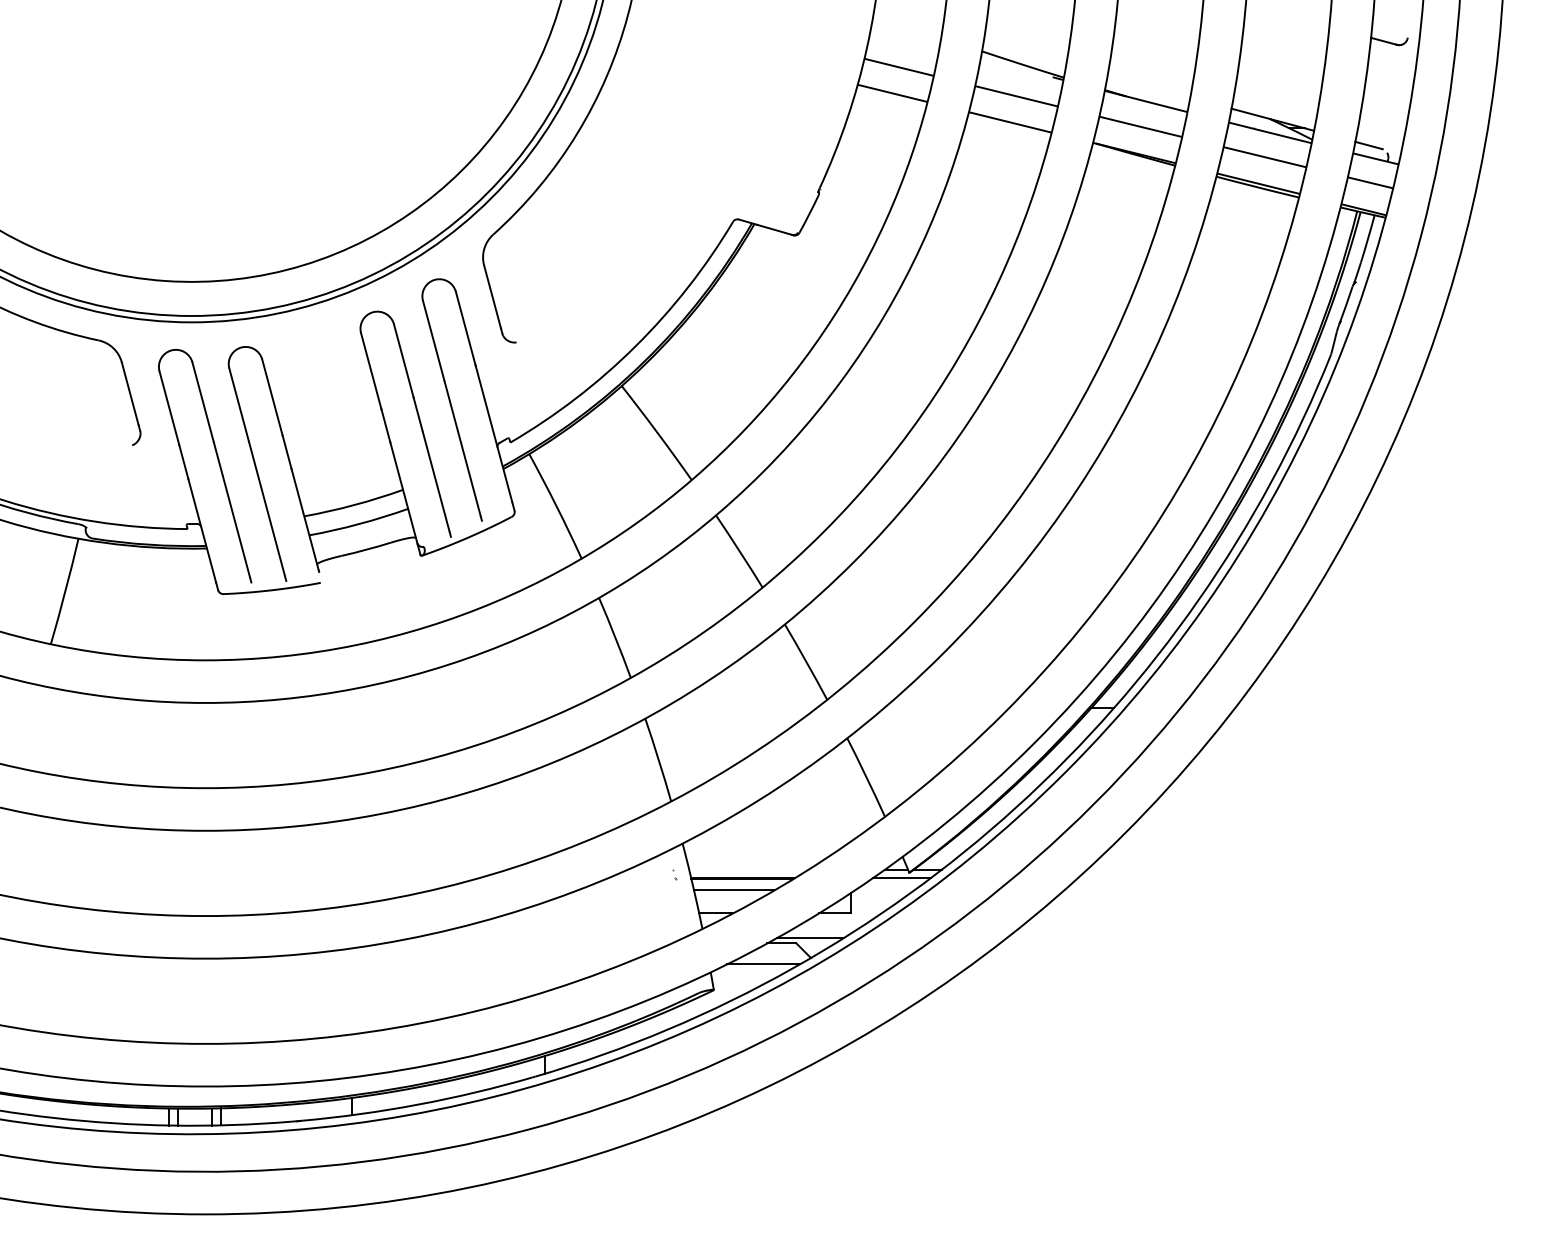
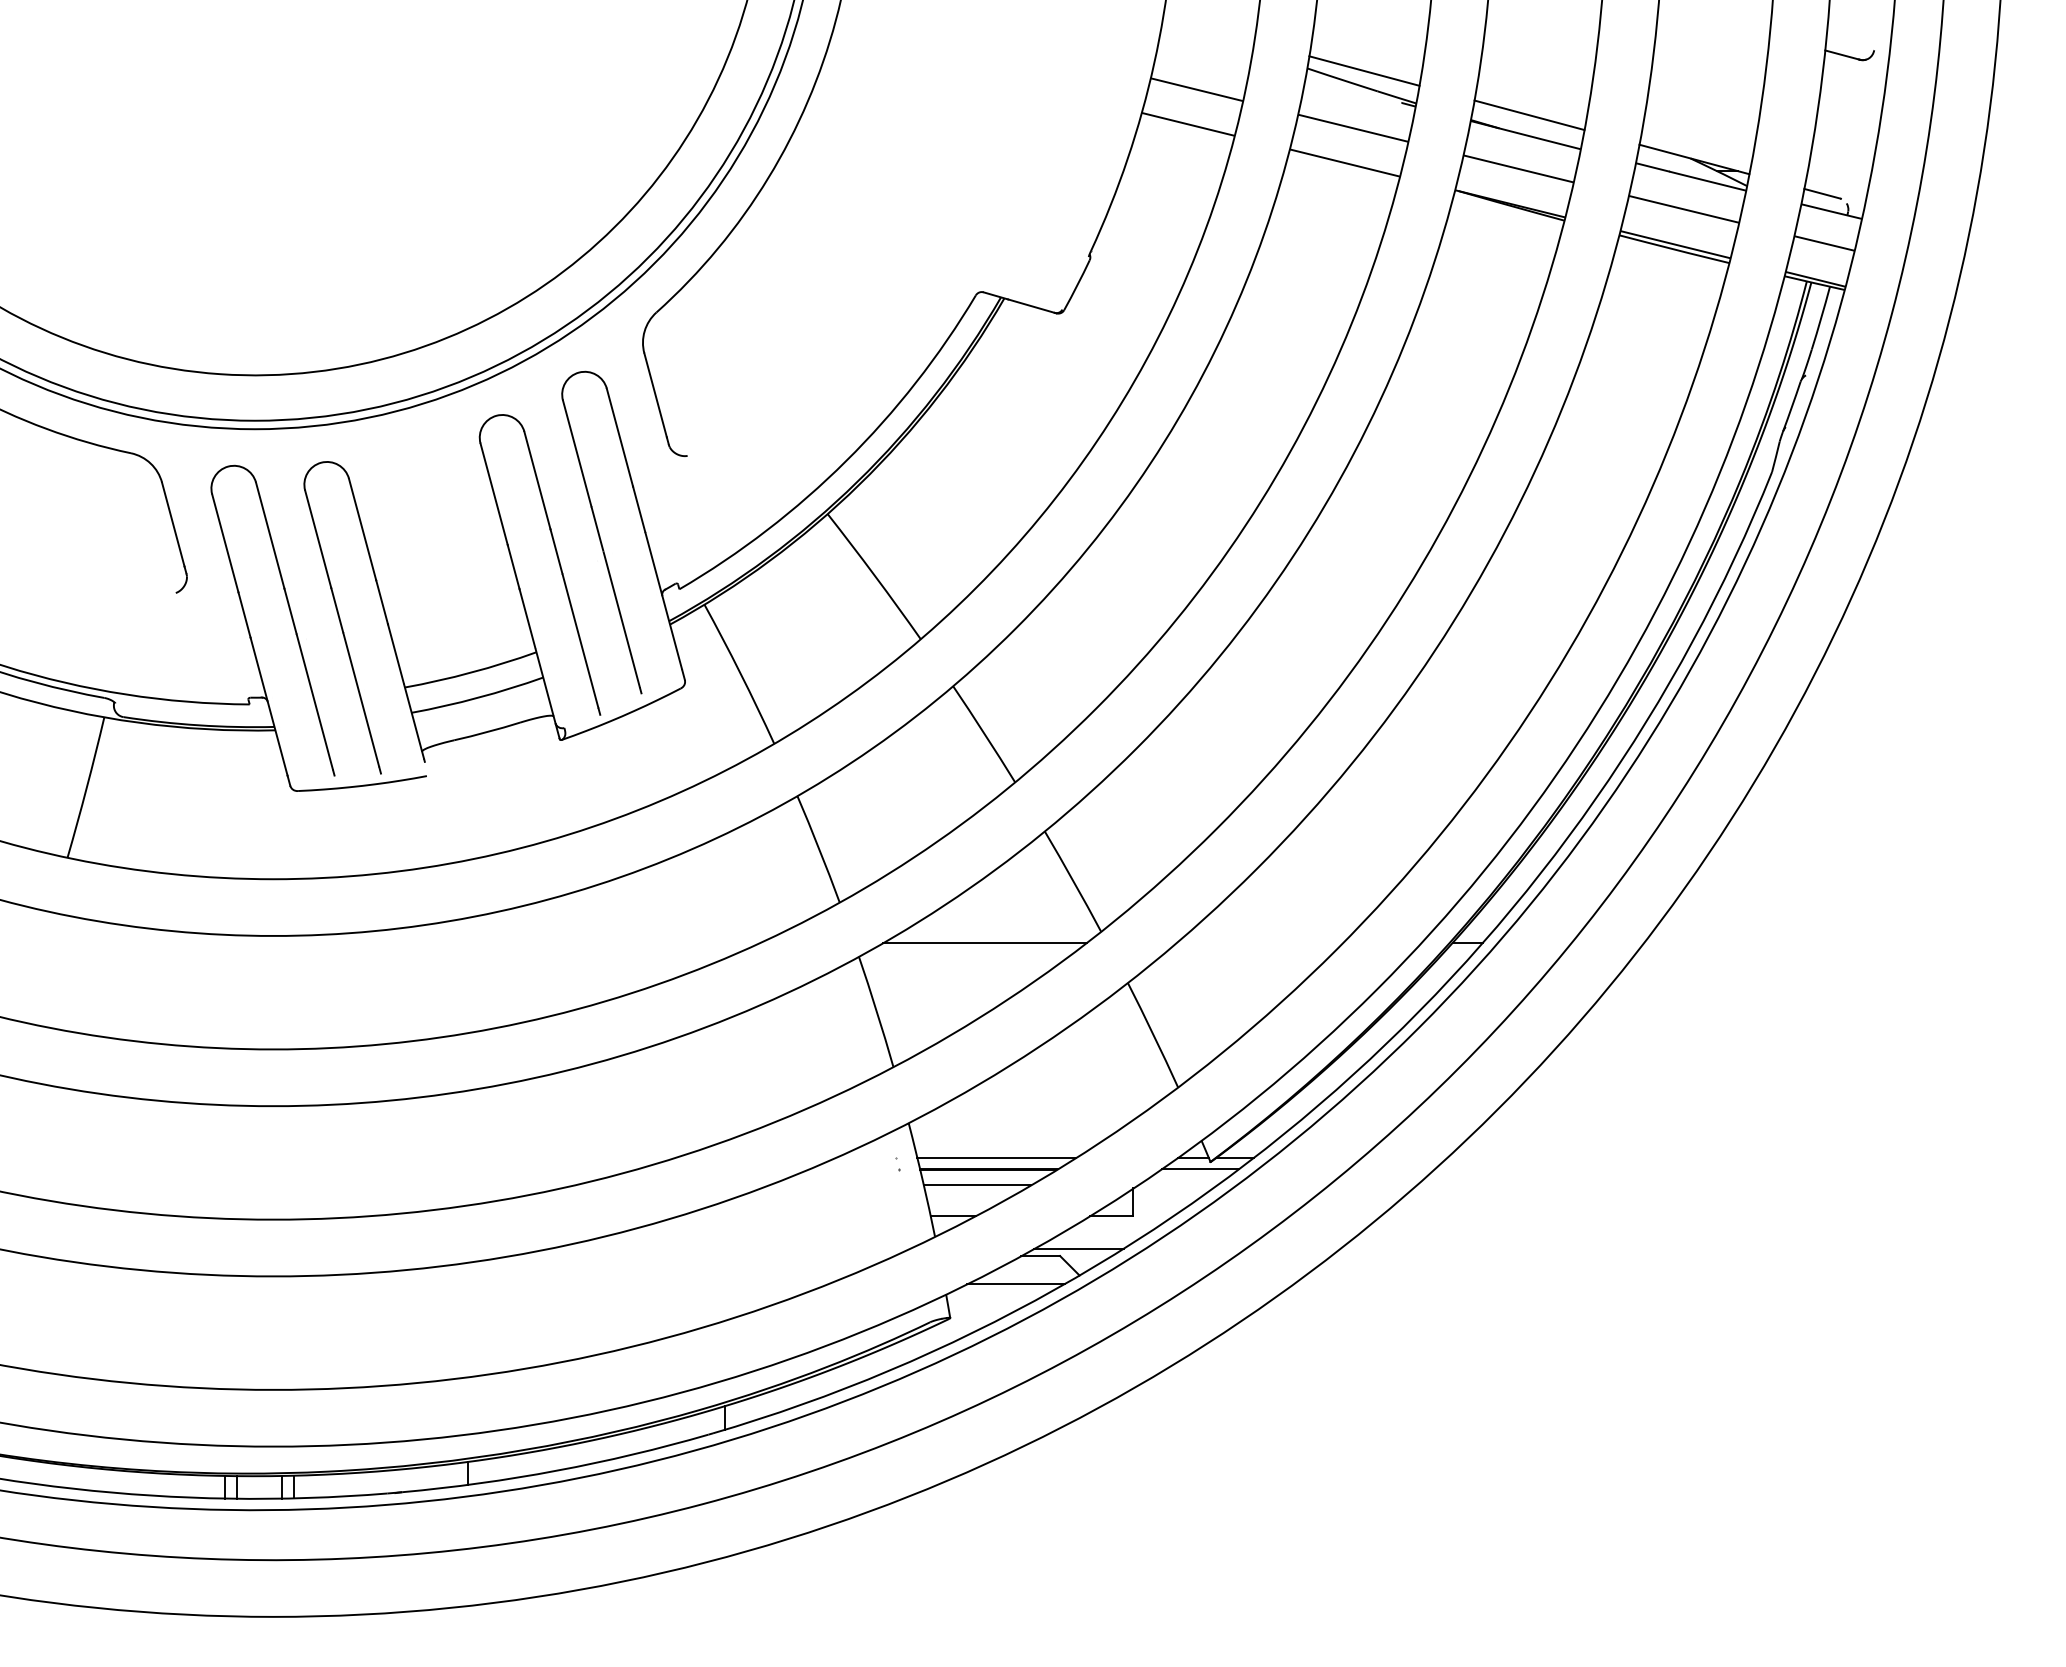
line: (1024, 53) -> (1363, 71), added
line: (1148, 86) -> (1528, 115), added
line: (739, 708) -> (984, 943), added
line: (748, 869) -> (996, 1157), added

